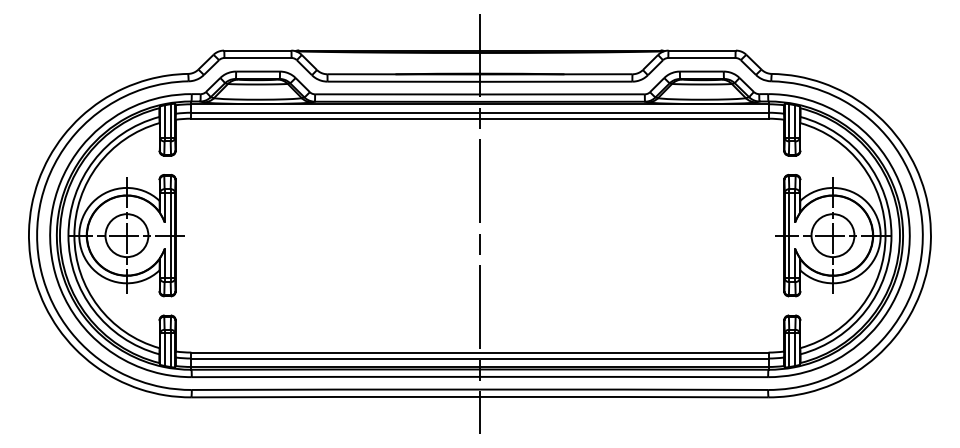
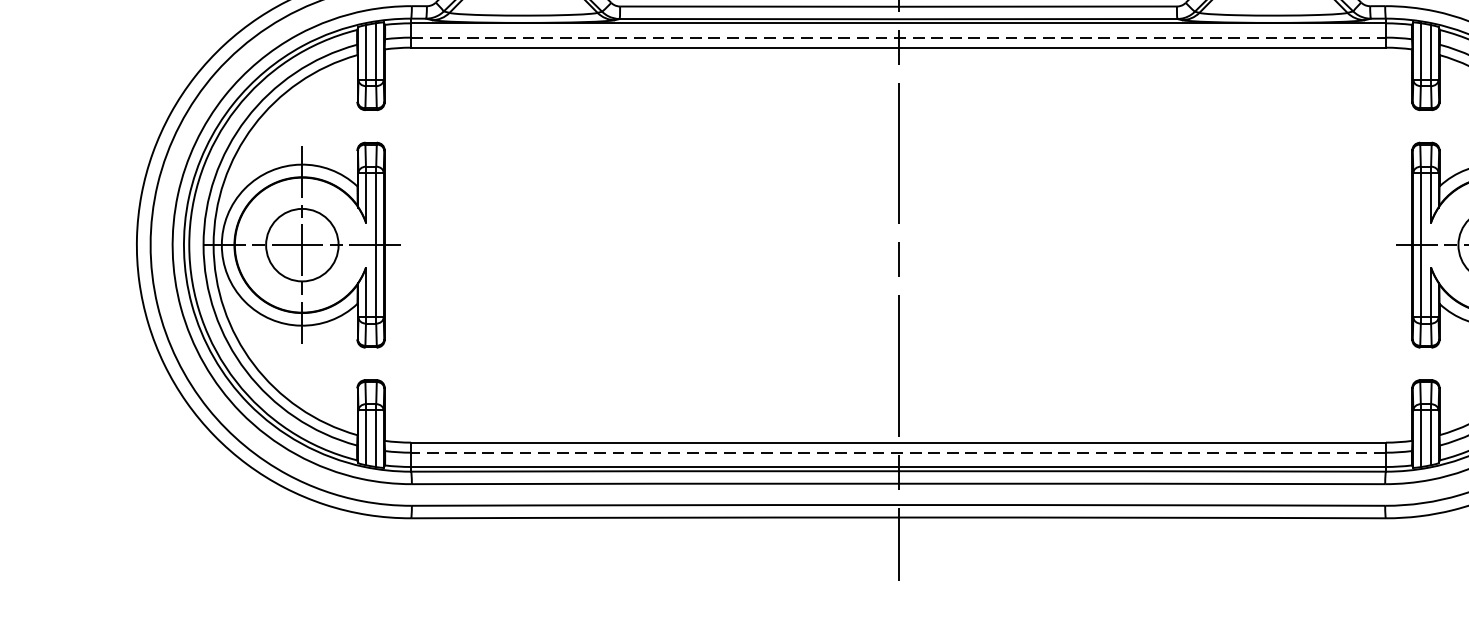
line: (479, 112) -> (897, 37), solid -> dashed
line: (479, 358) -> (897, 452), solid -> dashed

